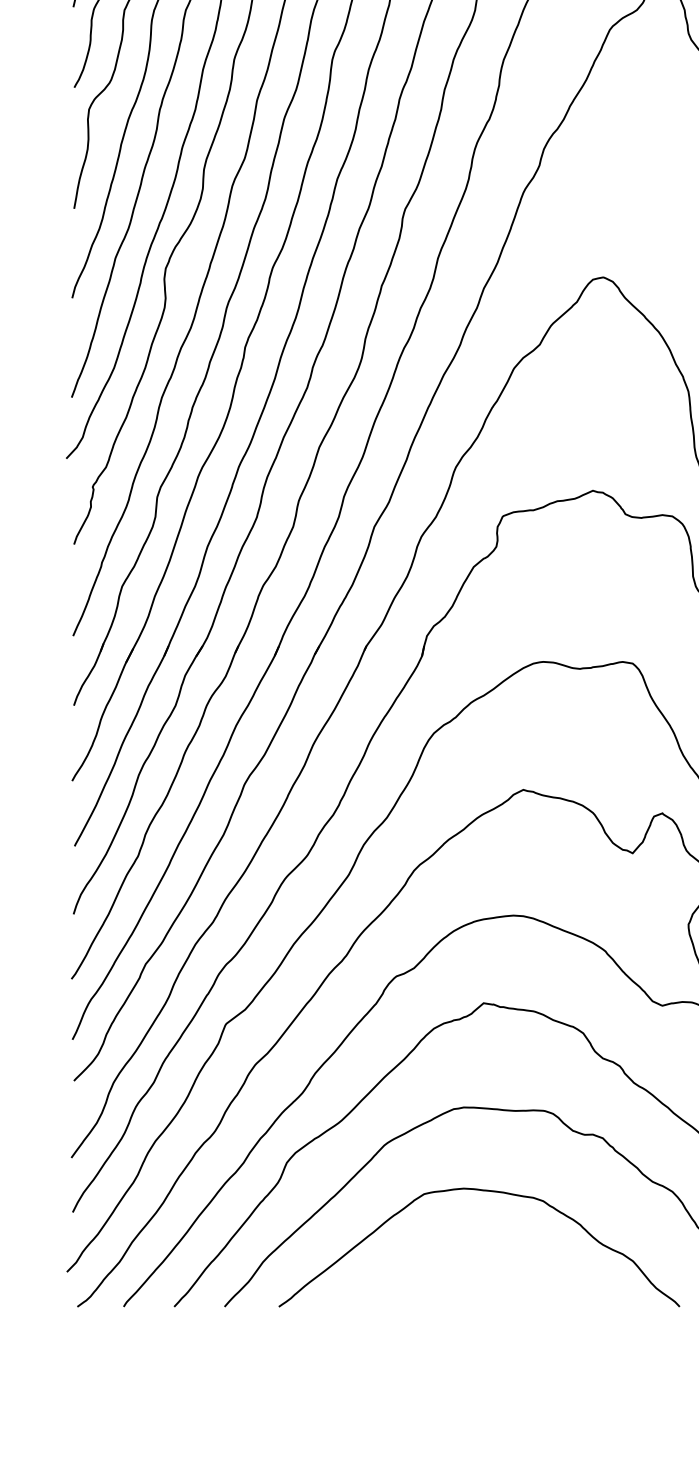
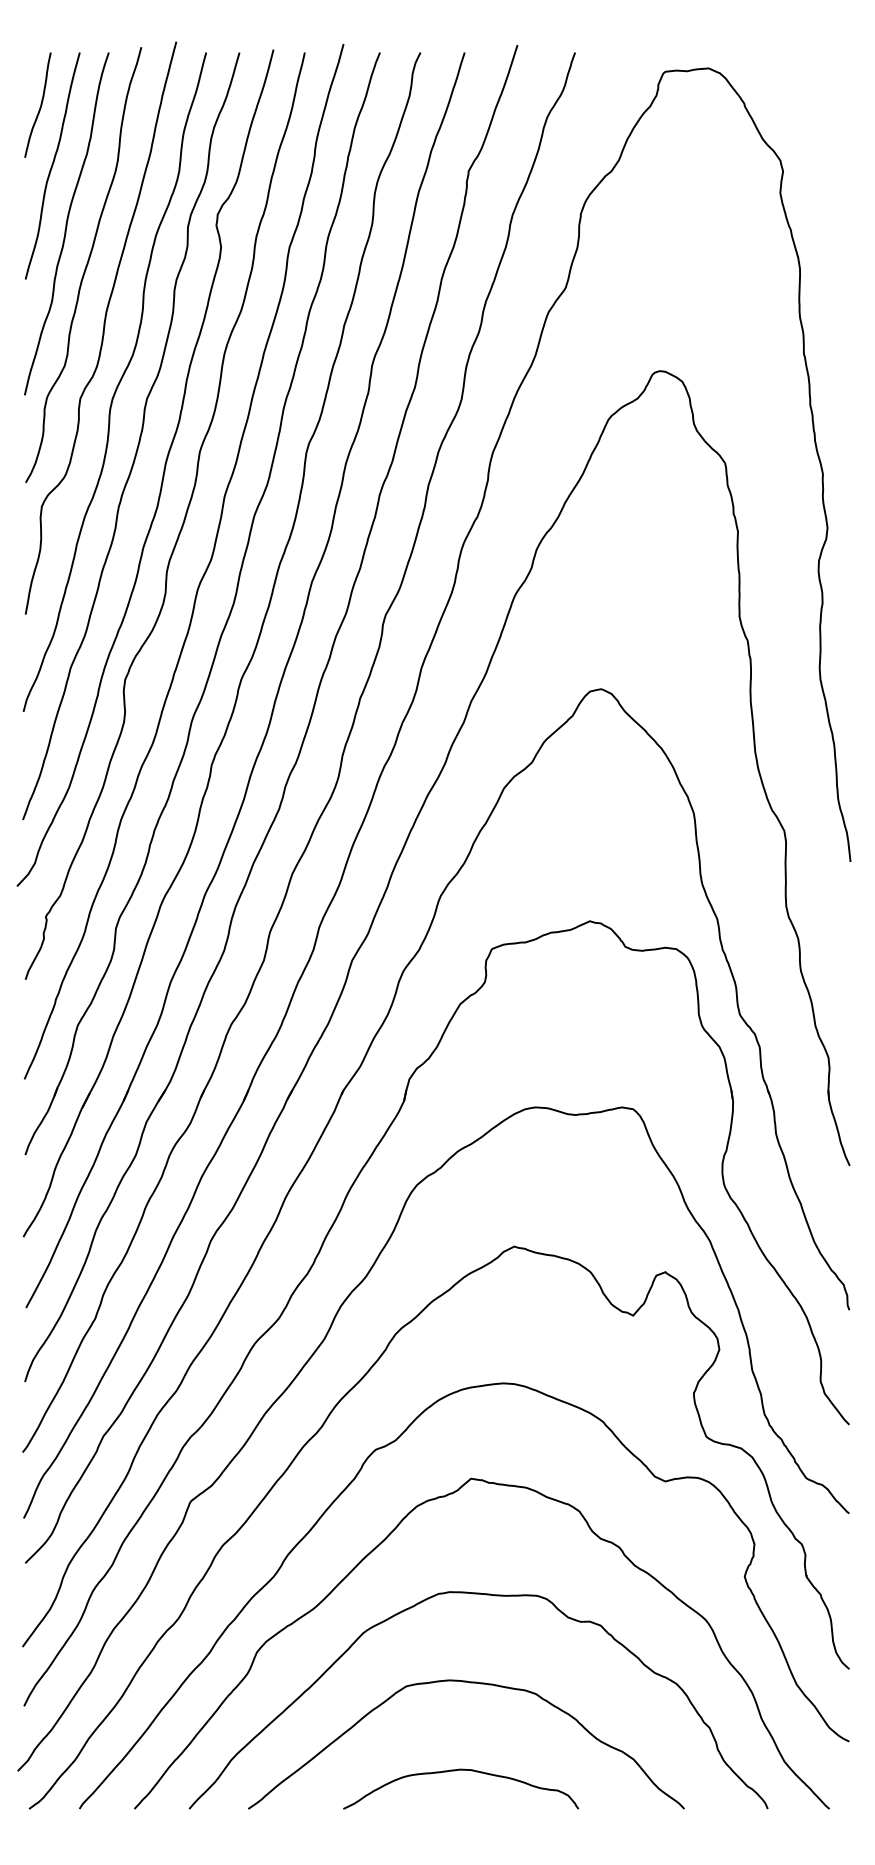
curve: (474, 1271) -> (461, 1770), added

